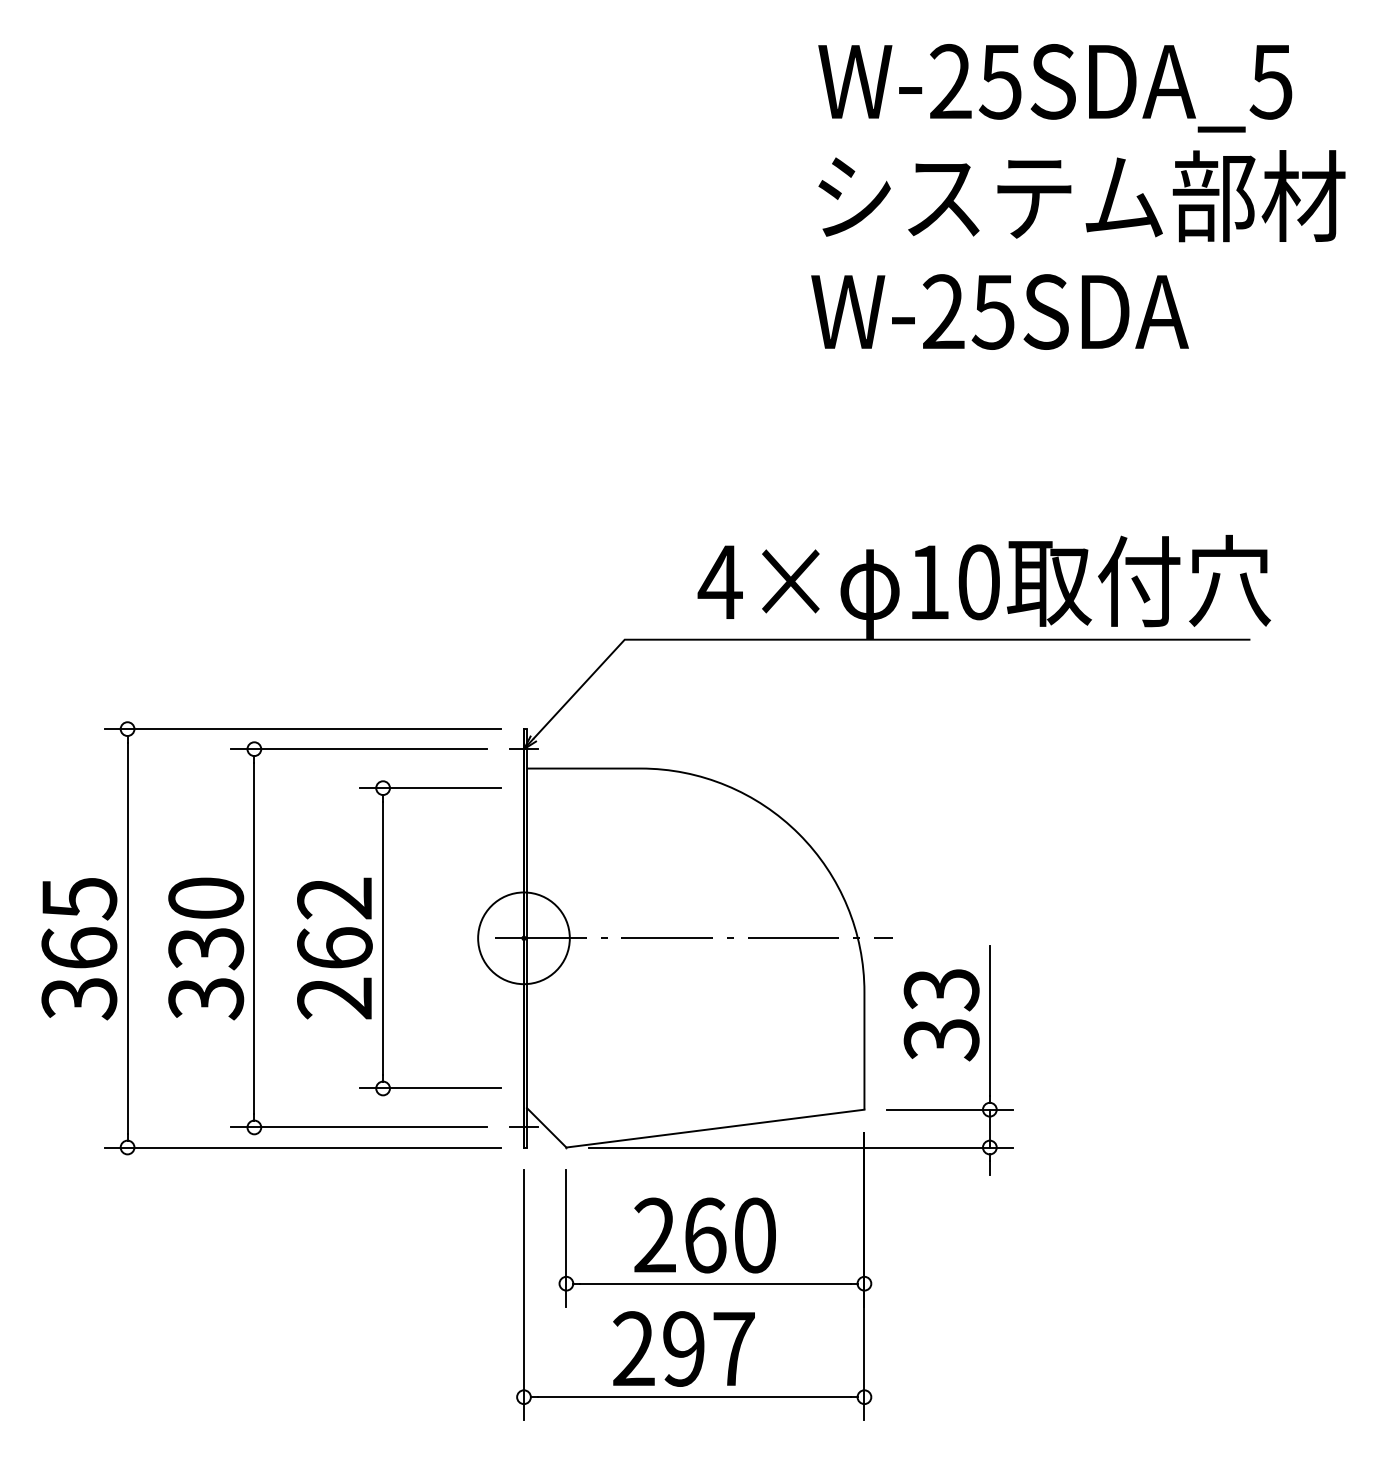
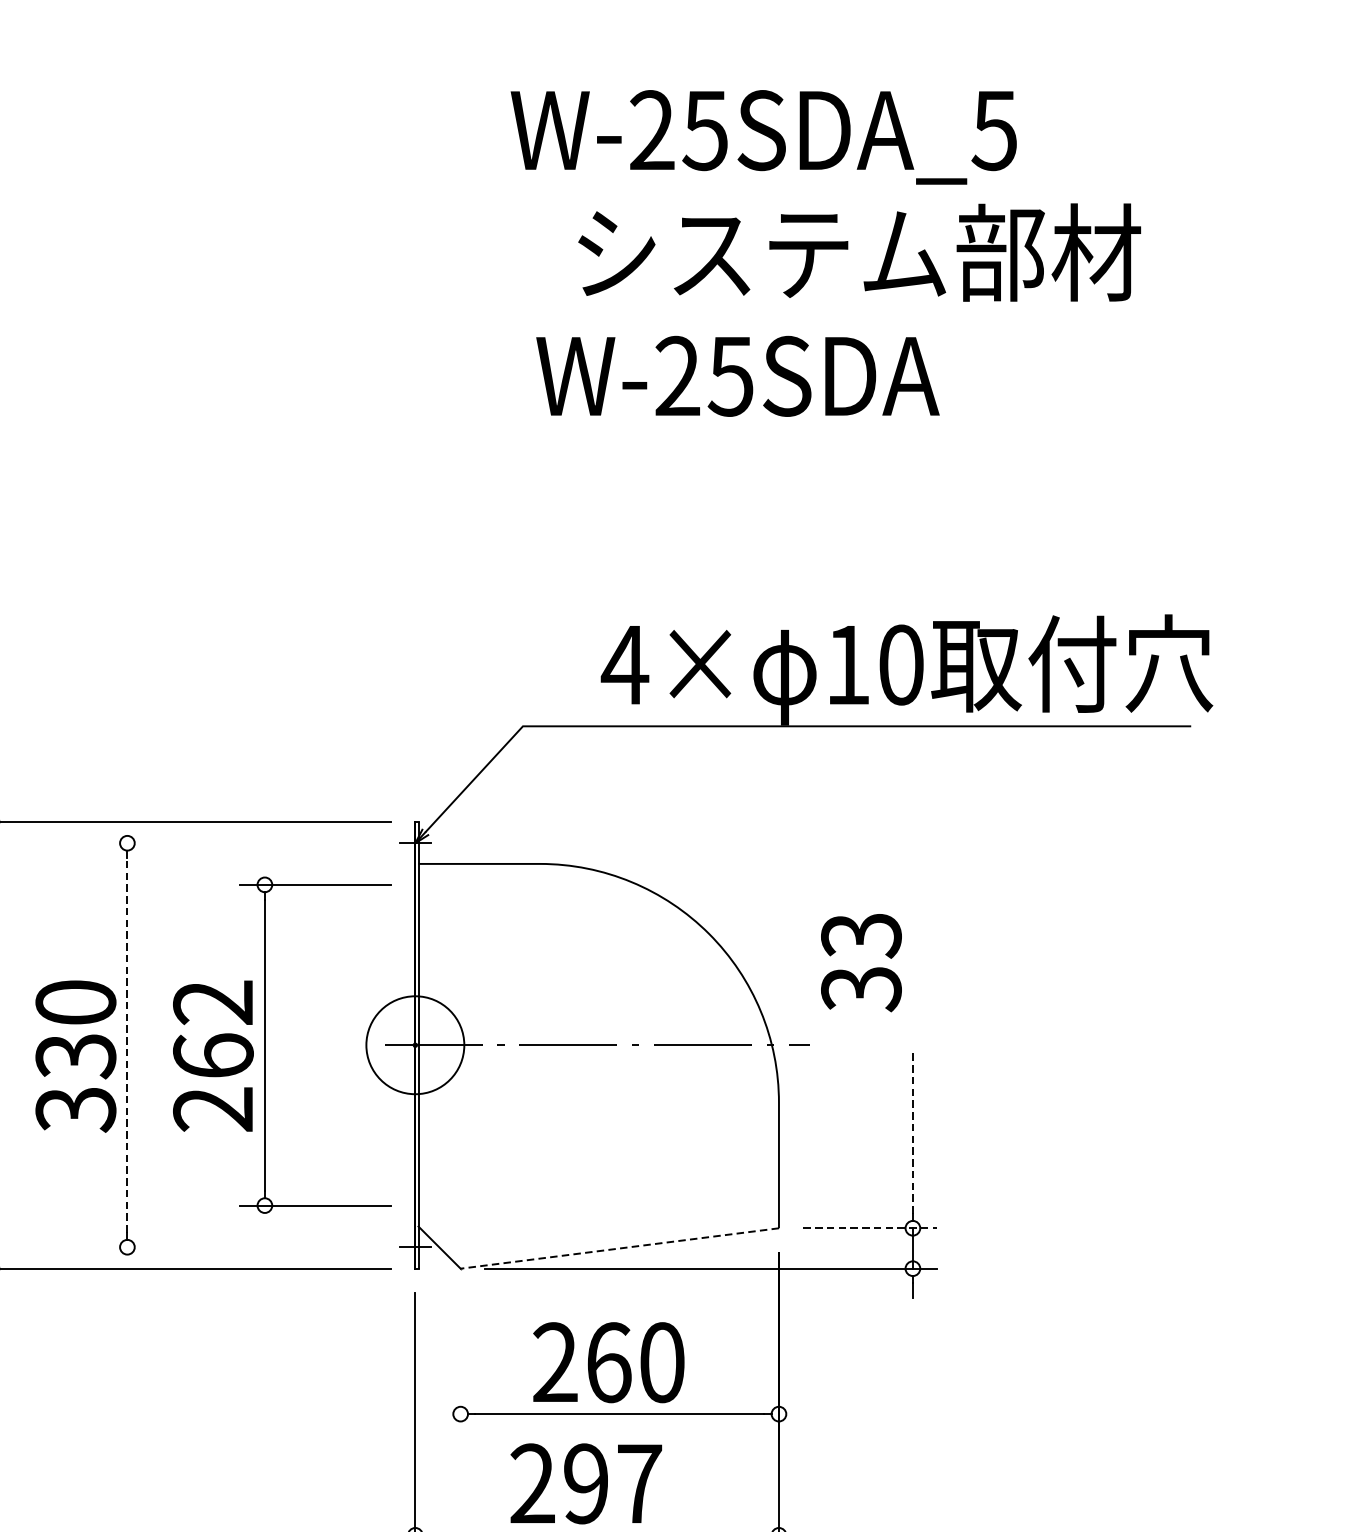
text: (1055, 88) -> (764, 137), moved
text: (1081, 196) -> (859, 252), moved
text: (999, 311) -> (737, 375), moved
line: (358, 749) -> (238, 843), removed
line: (254, 937) -> (127, 1044), solid -> dashed
text: (941, 1015) -> (861, 963), moved
line: (989, 1020) -> (912, 1133), solid -> dashed
line: (950, 1109) -> (870, 1228), solid -> dashed
line: (358, 1127) -> (238, 1247), removed
line: (714, 1128) -> (618, 1248), solid -> dashed
line: (566, 1238) -> (460, 1365), removed

